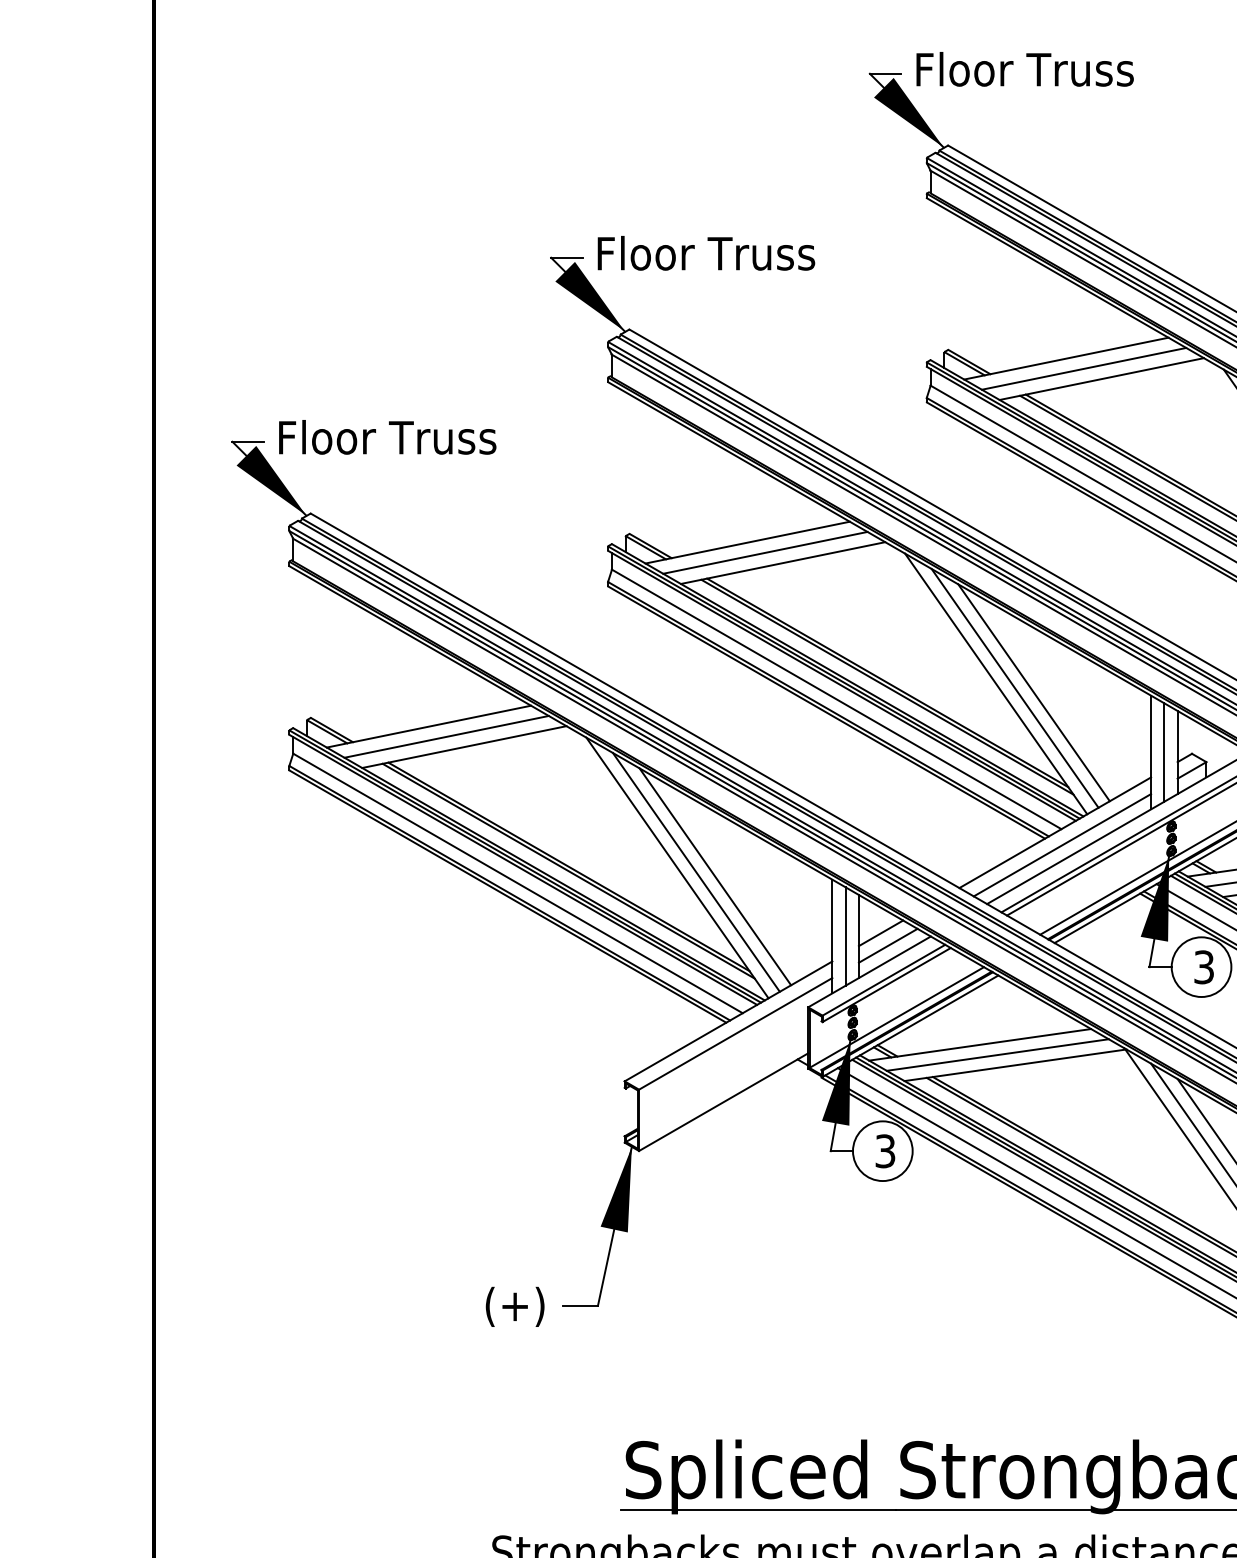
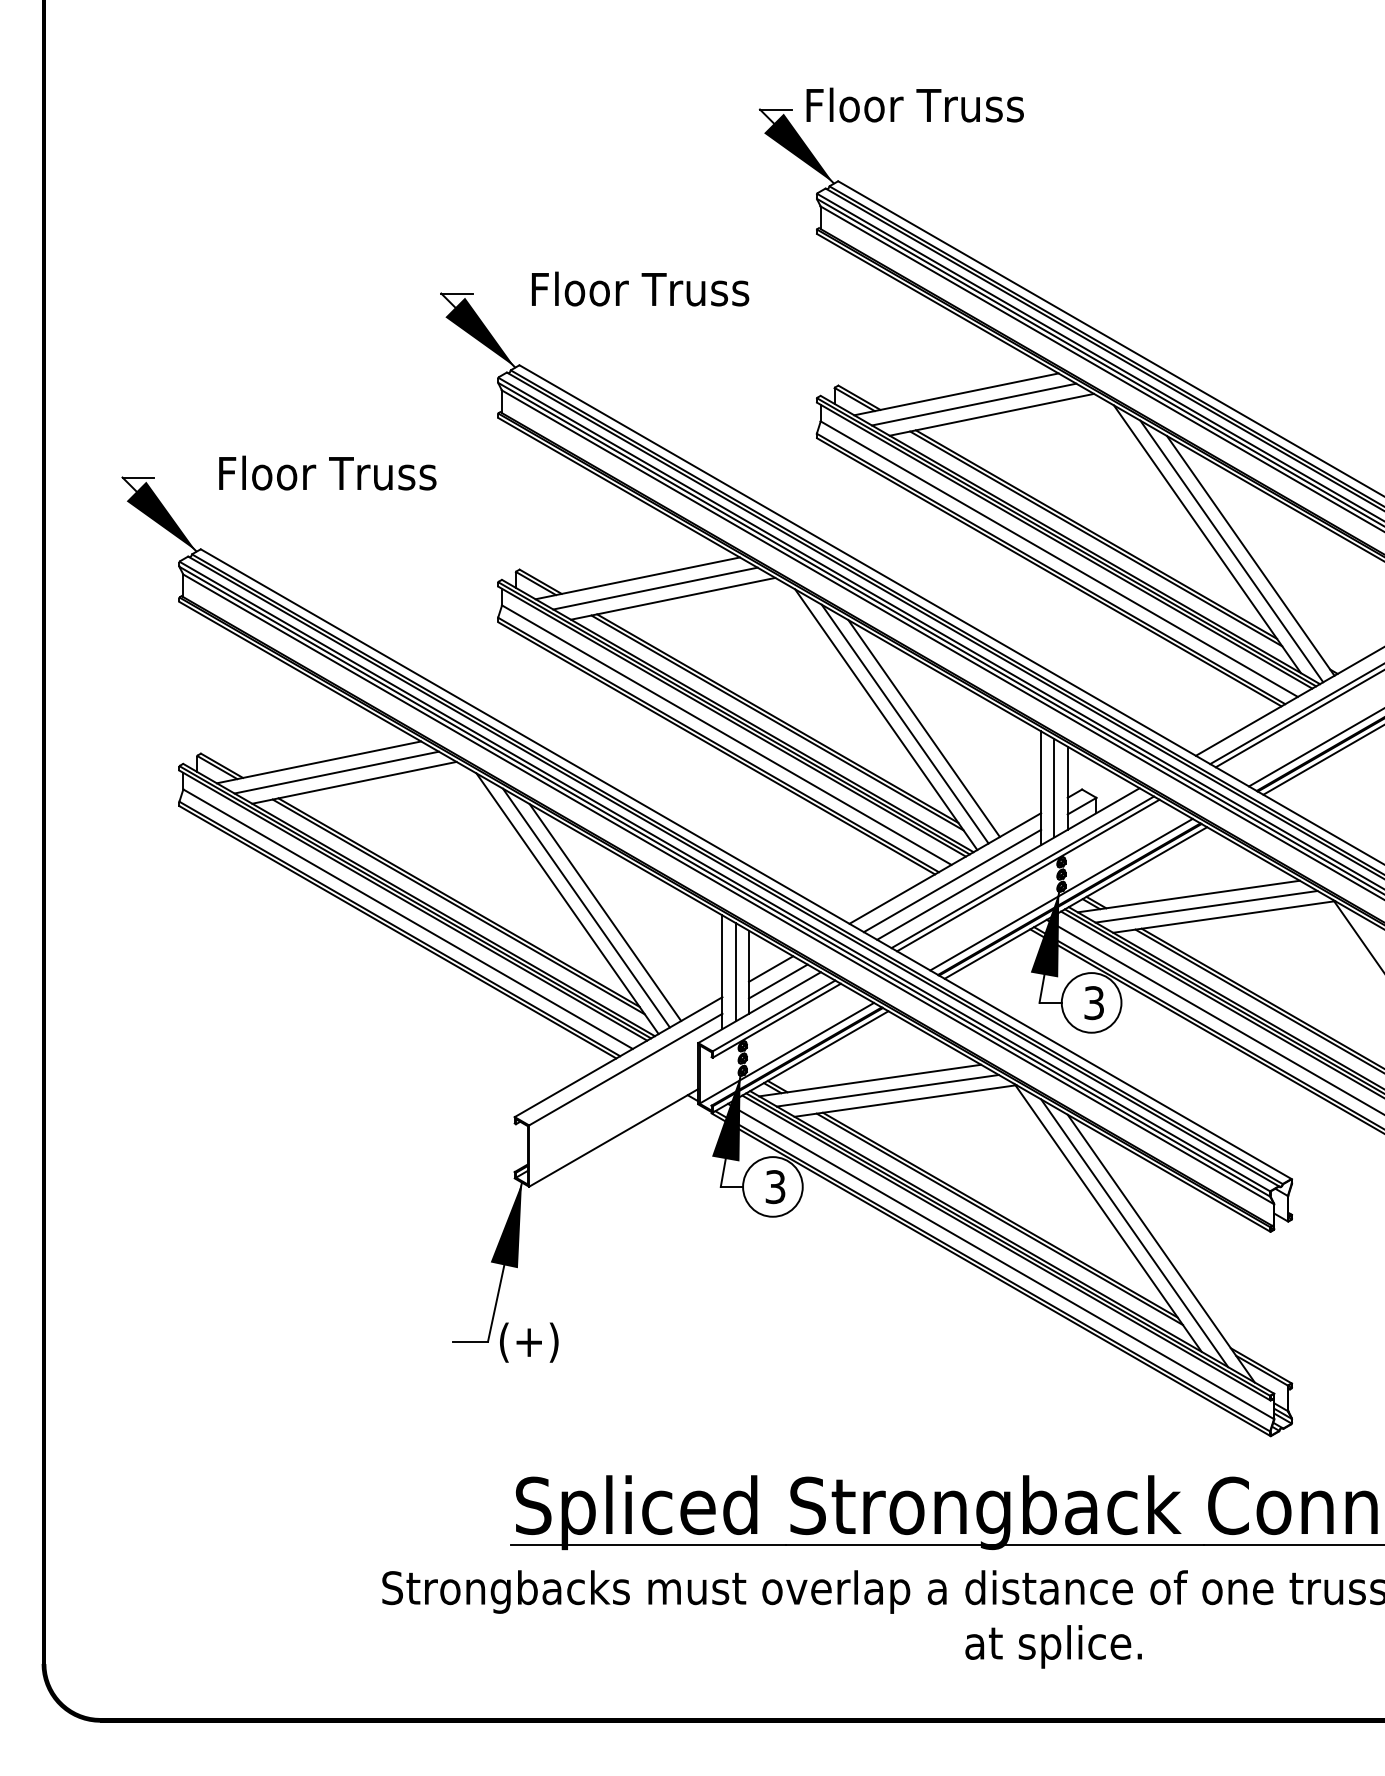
text: (706, 252) -> (640, 288), moved
text: (387, 436) -> (327, 472), moved
text: (515, 1306) -> (529, 1342), moved

